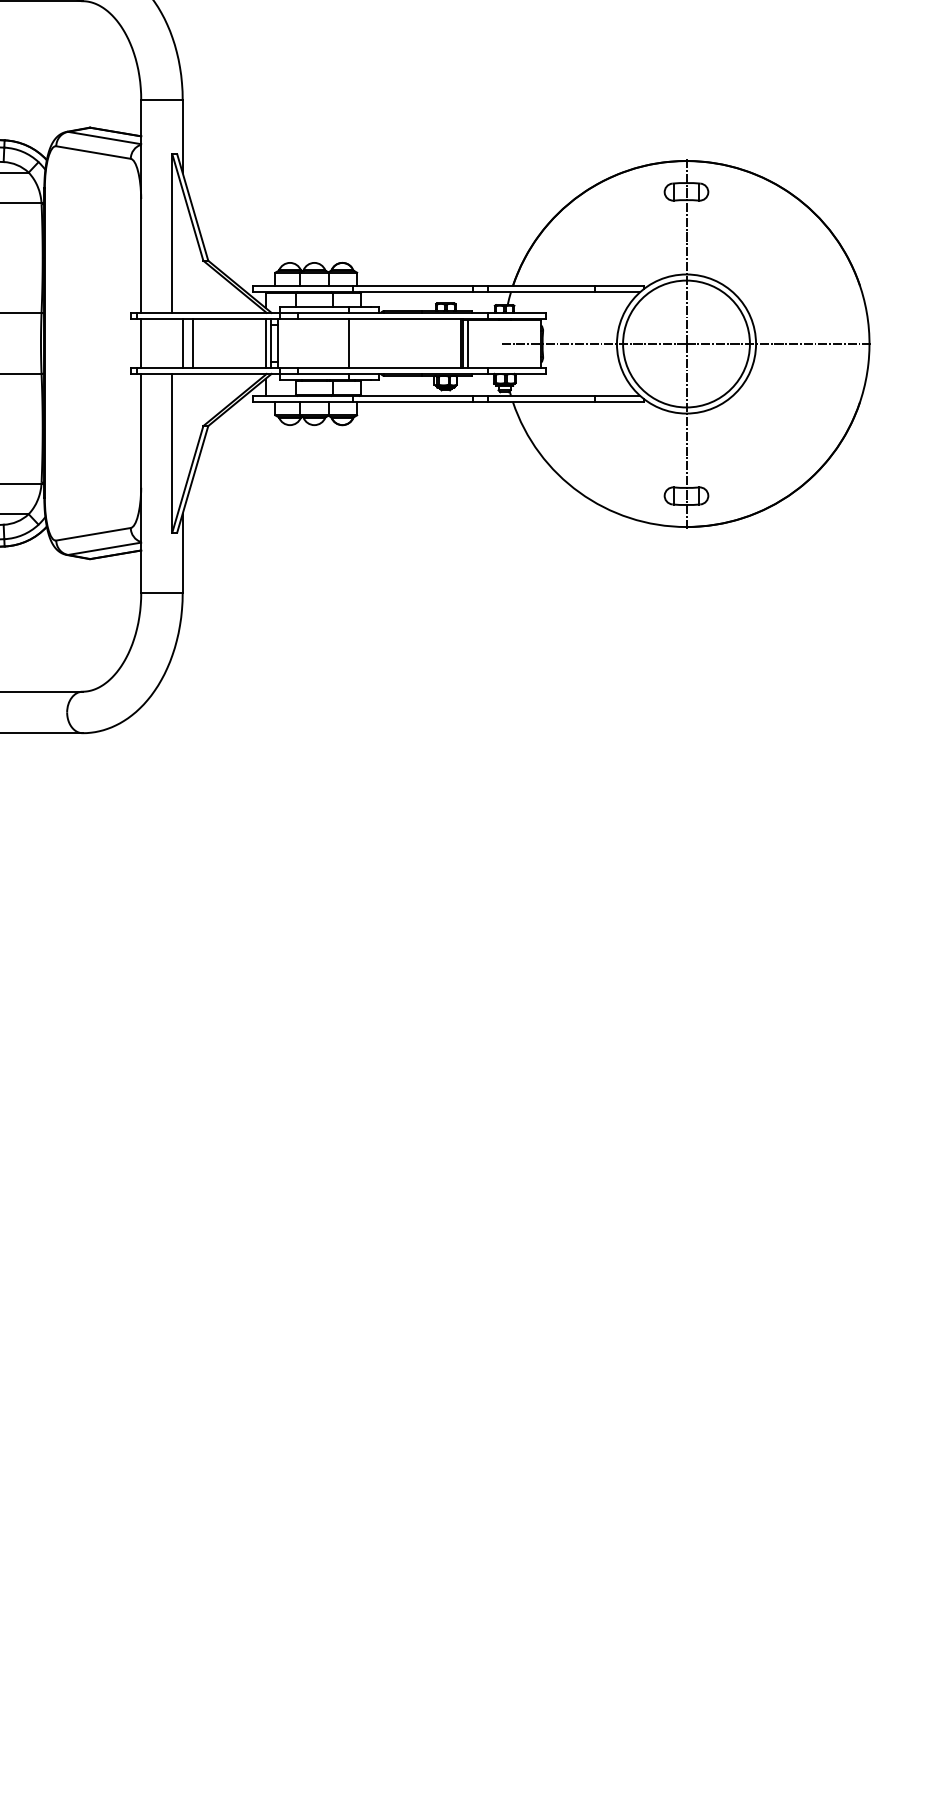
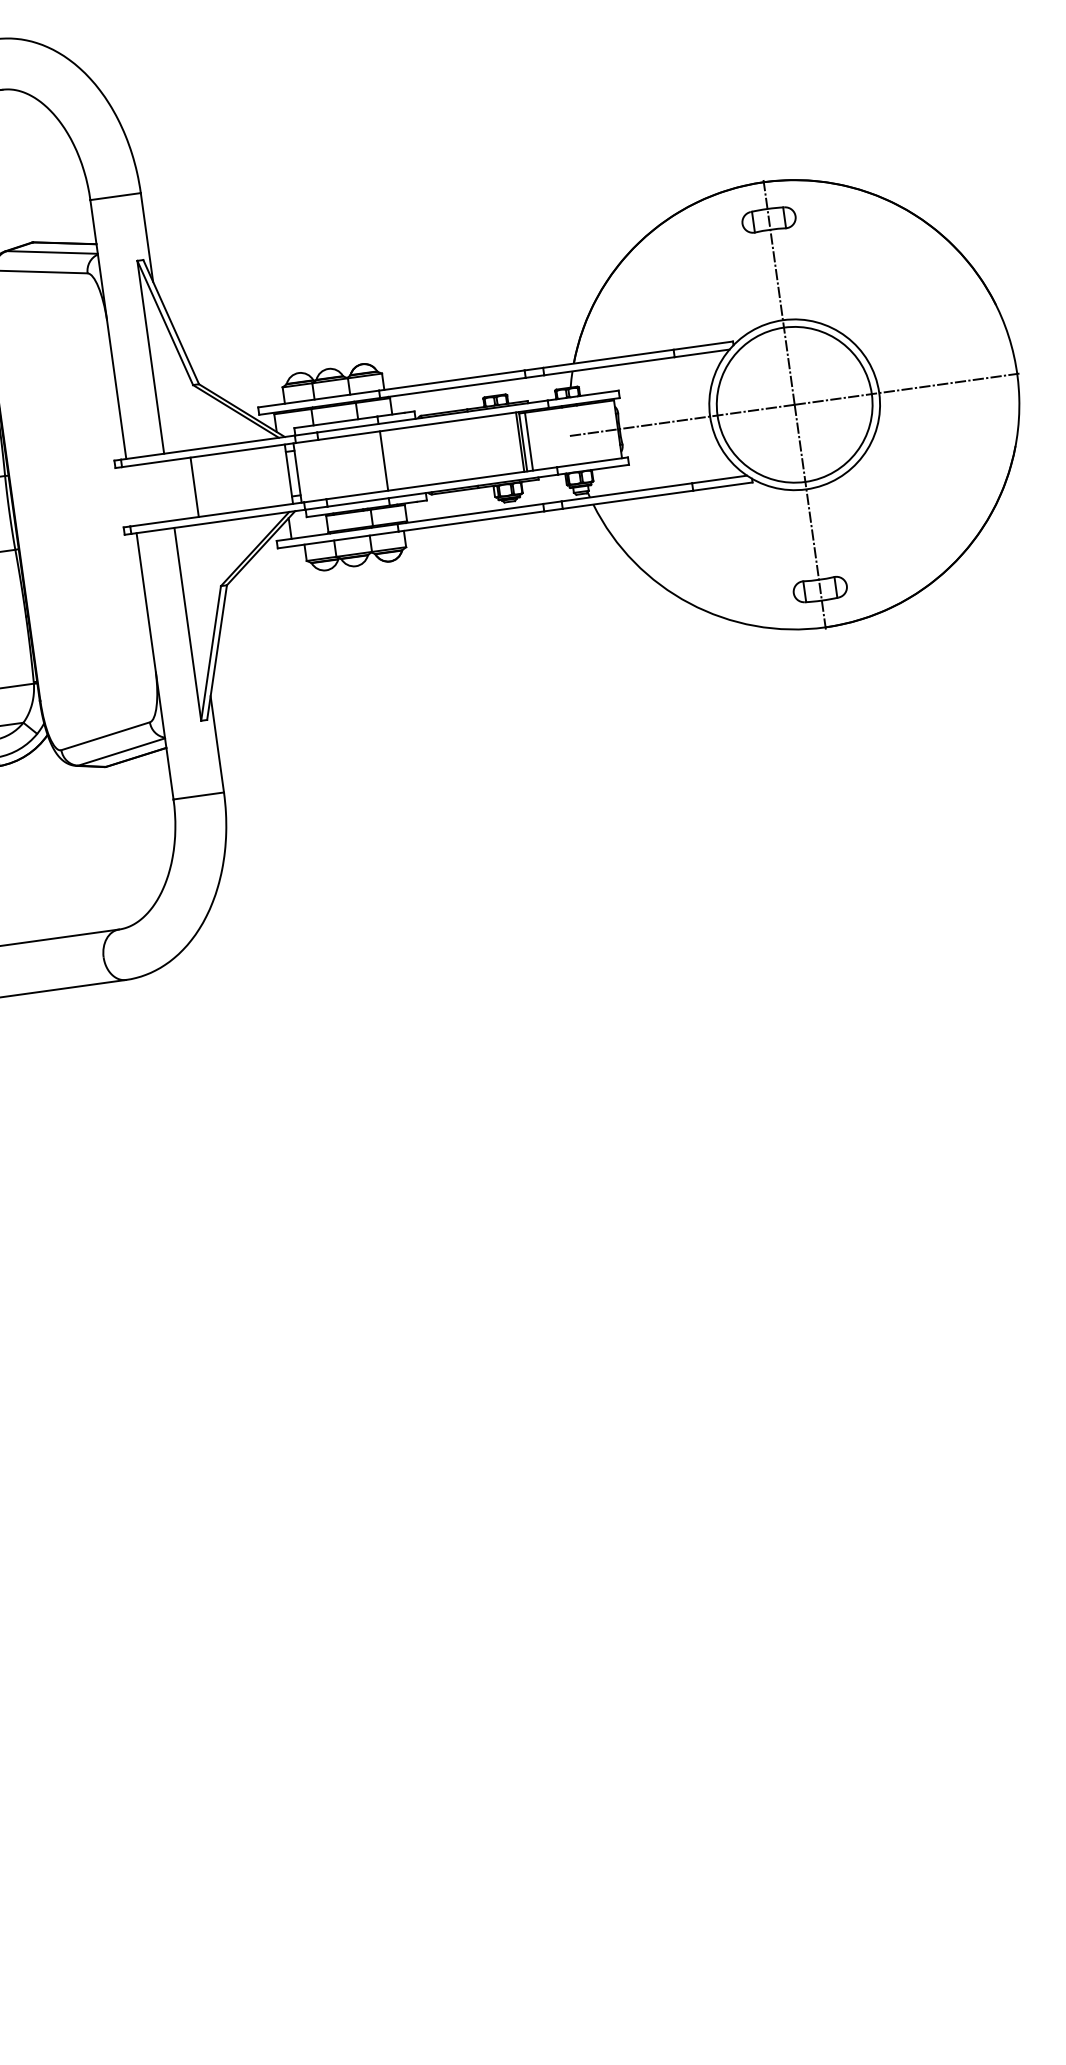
line: (141, 343) -> (131, 496), removed
line: (182, 343) -> (181, 489), removed
line: (265, 343) -> (282, 475), removed

